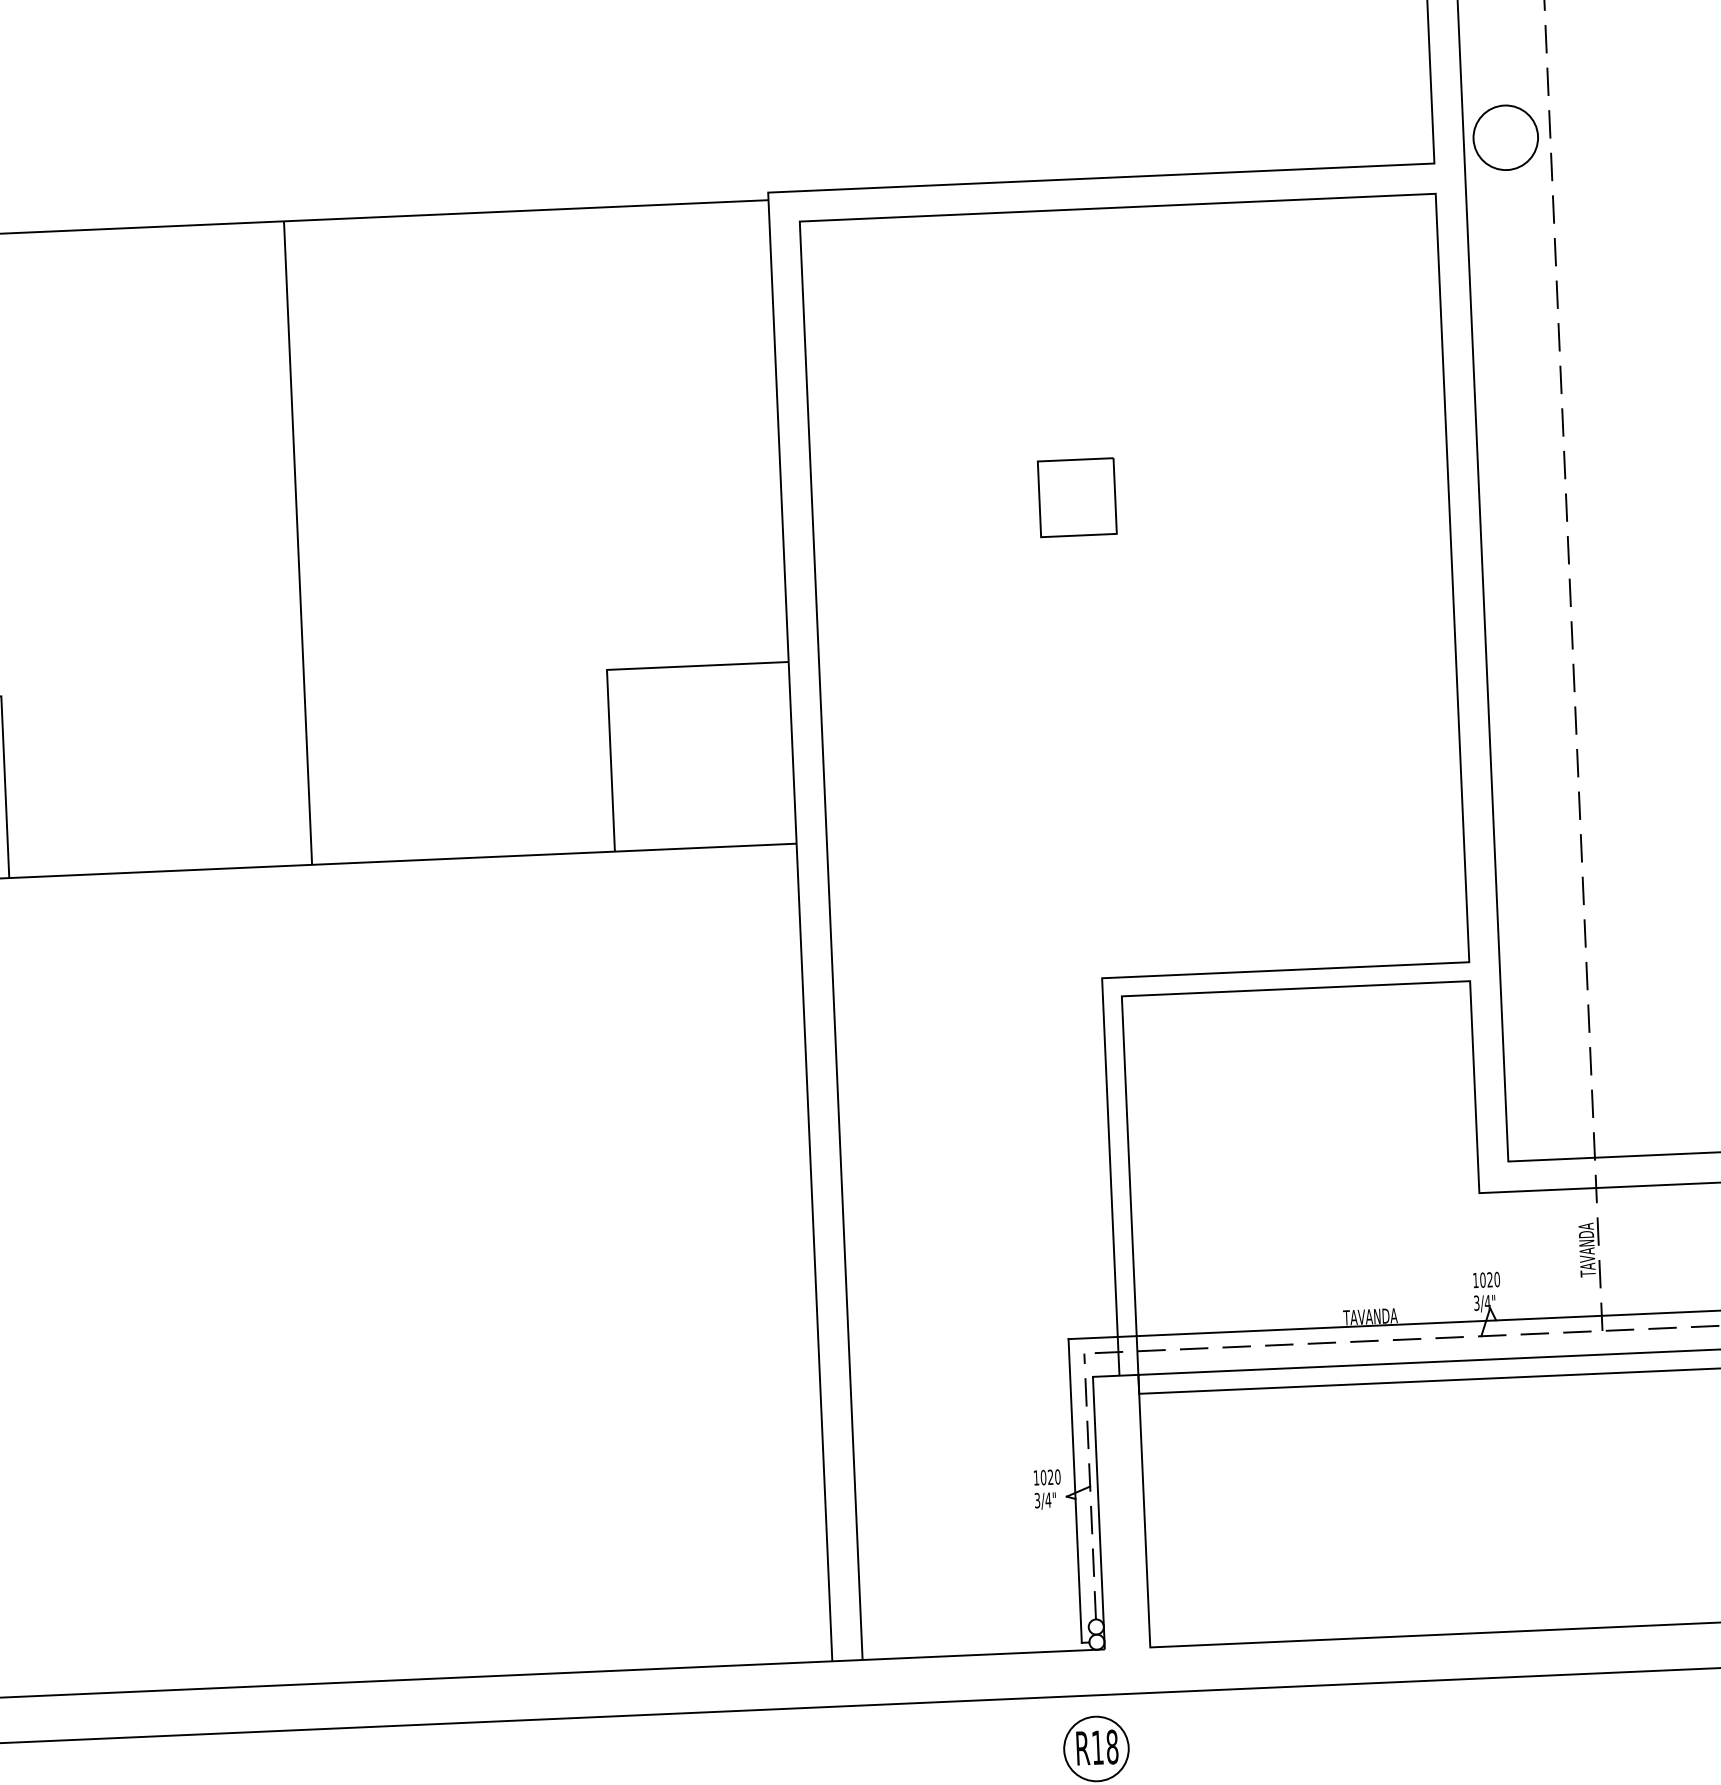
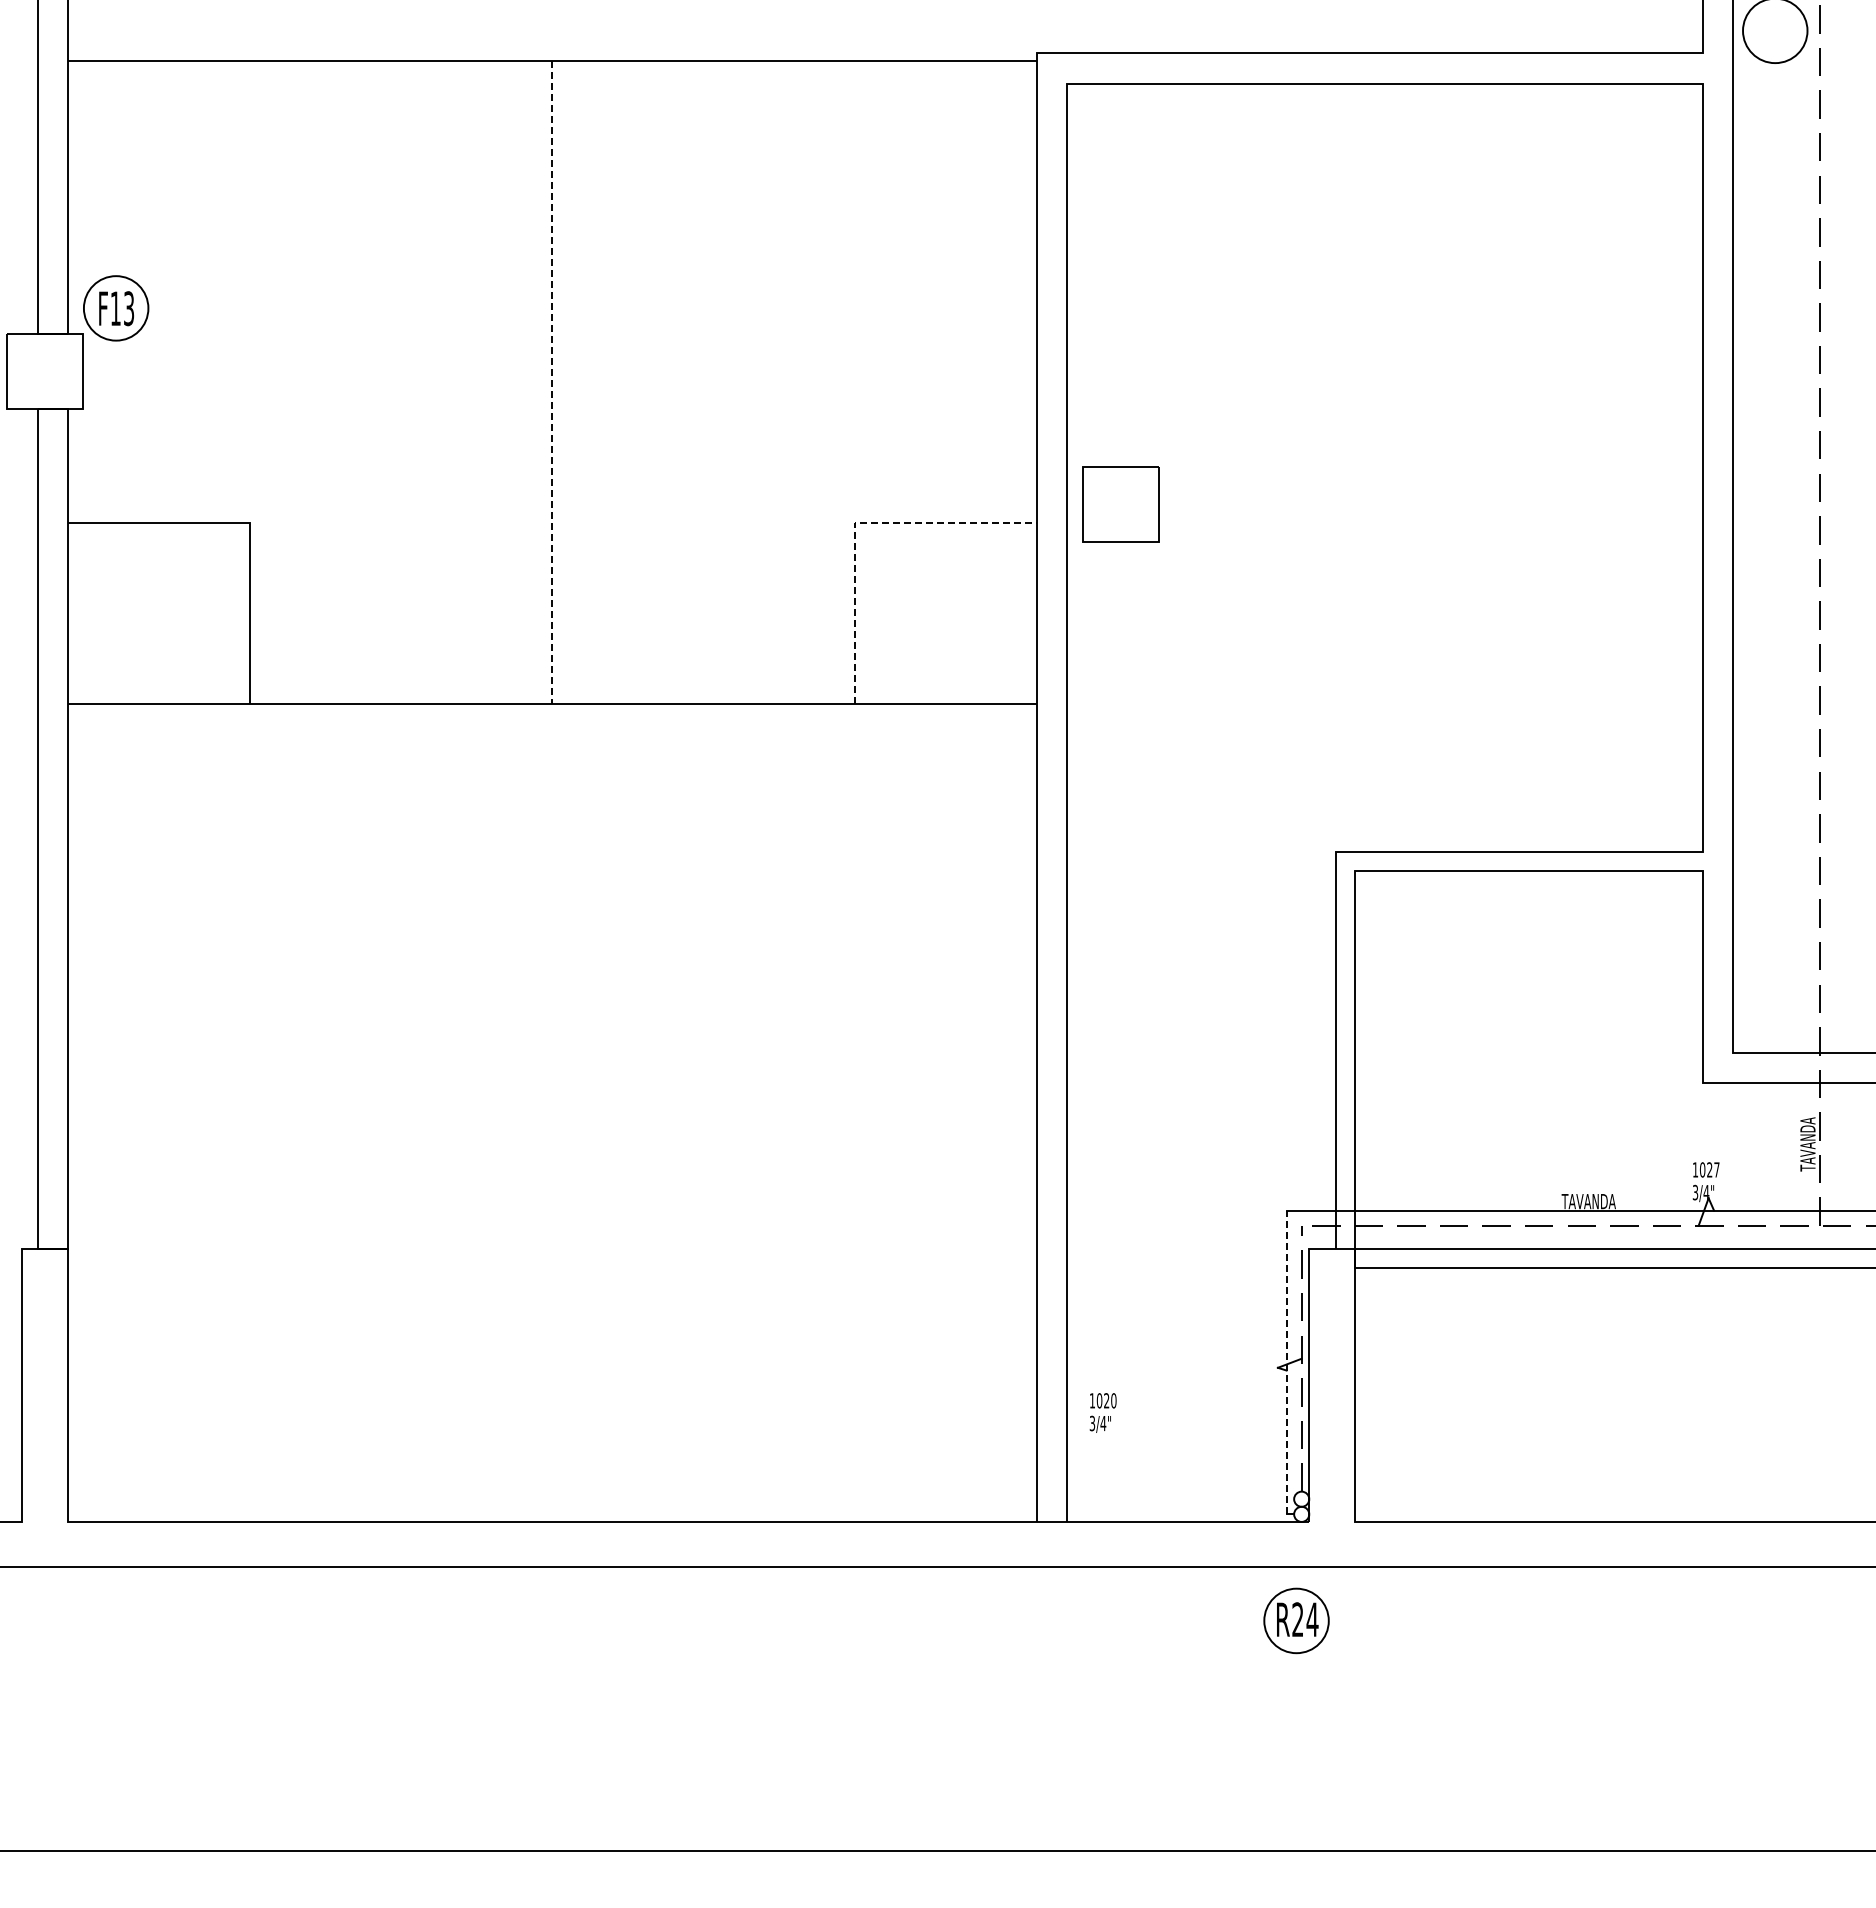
part: (1076, 497) -> (1120, 504), moved
line: (298, 542) -> (552, 382), solid -> dashed
line: (607, 669) -> (855, 522), solid -> dashed
text: (1496, 1279) -> (1716, 1169), 1020 -> 1027
text: (1046, 1489) -> (1102, 1412), moved
line: (1075, 1490) -> (1286, 1362), solid -> dashed
text: (1105, 1747) -> (1305, 1619), R18 -> R24

